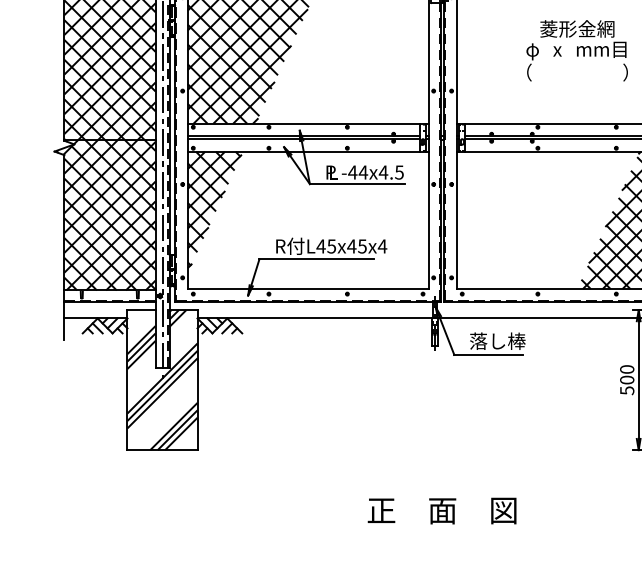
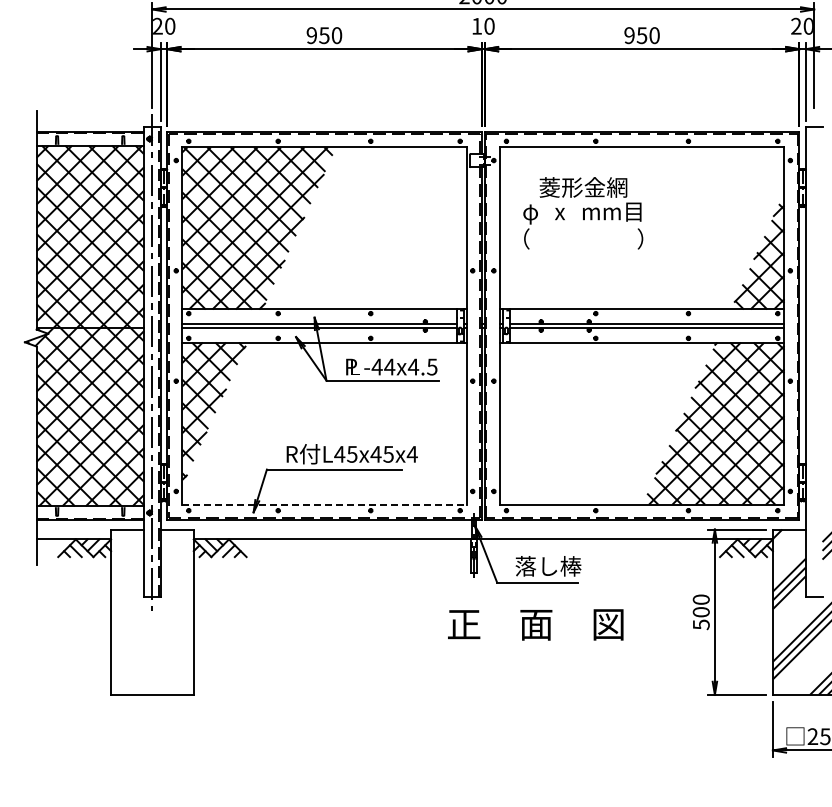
text: (577, 50) -> (583, 213), moved
line: (309, 288) -> (325, 504), solid -> dashed
hatch: (162, 379) -> (152, 611), removed
text: (441, 510) -> (535, 624), moved

